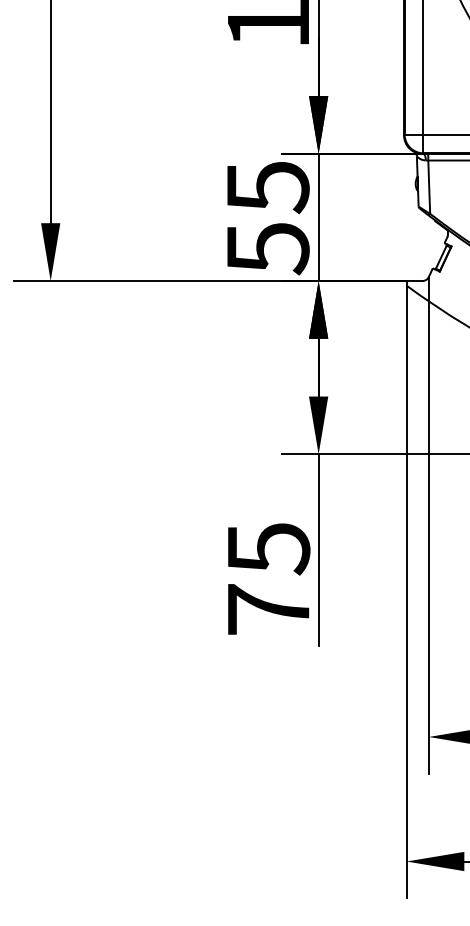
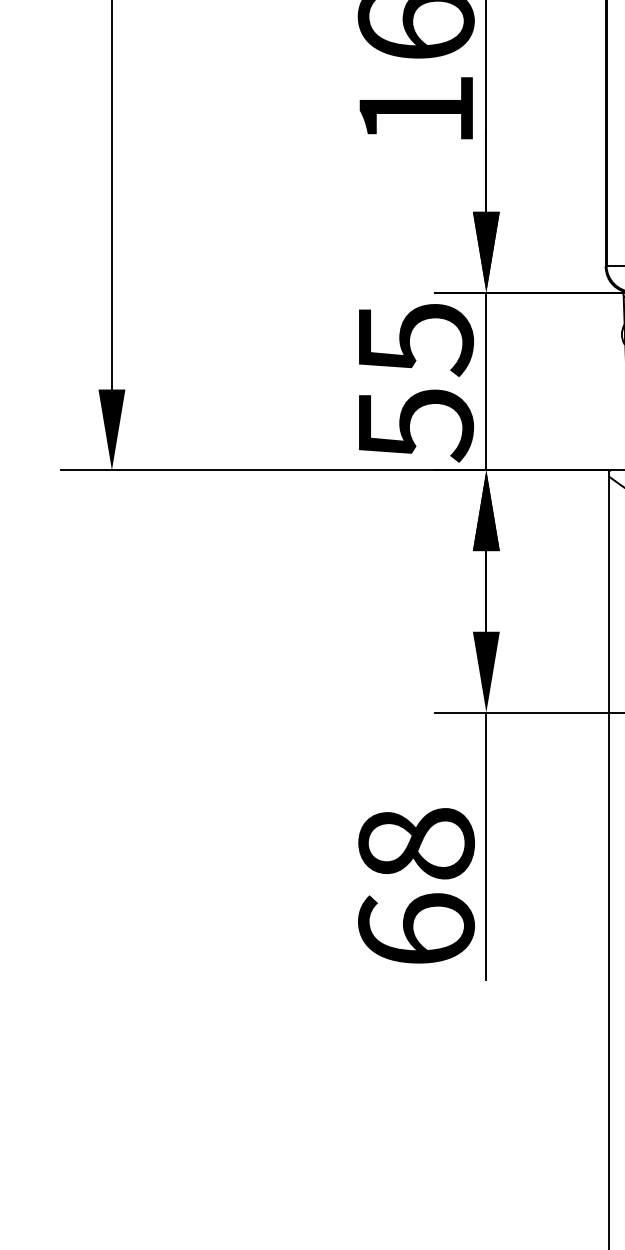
text: (268, 578) -> (416, 886), 75 -> 68

